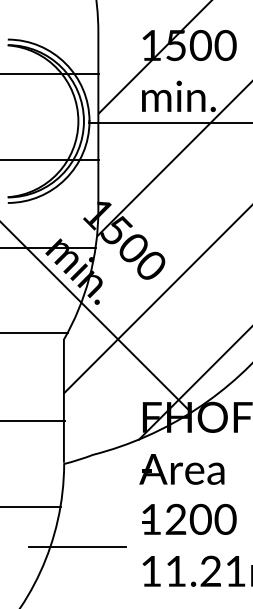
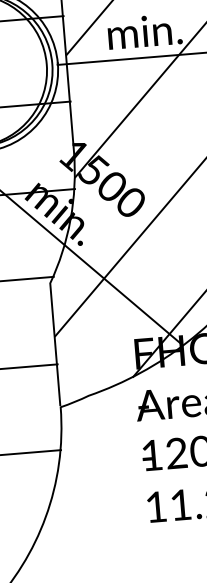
line: (77, 546) -> (80, 488), removed

